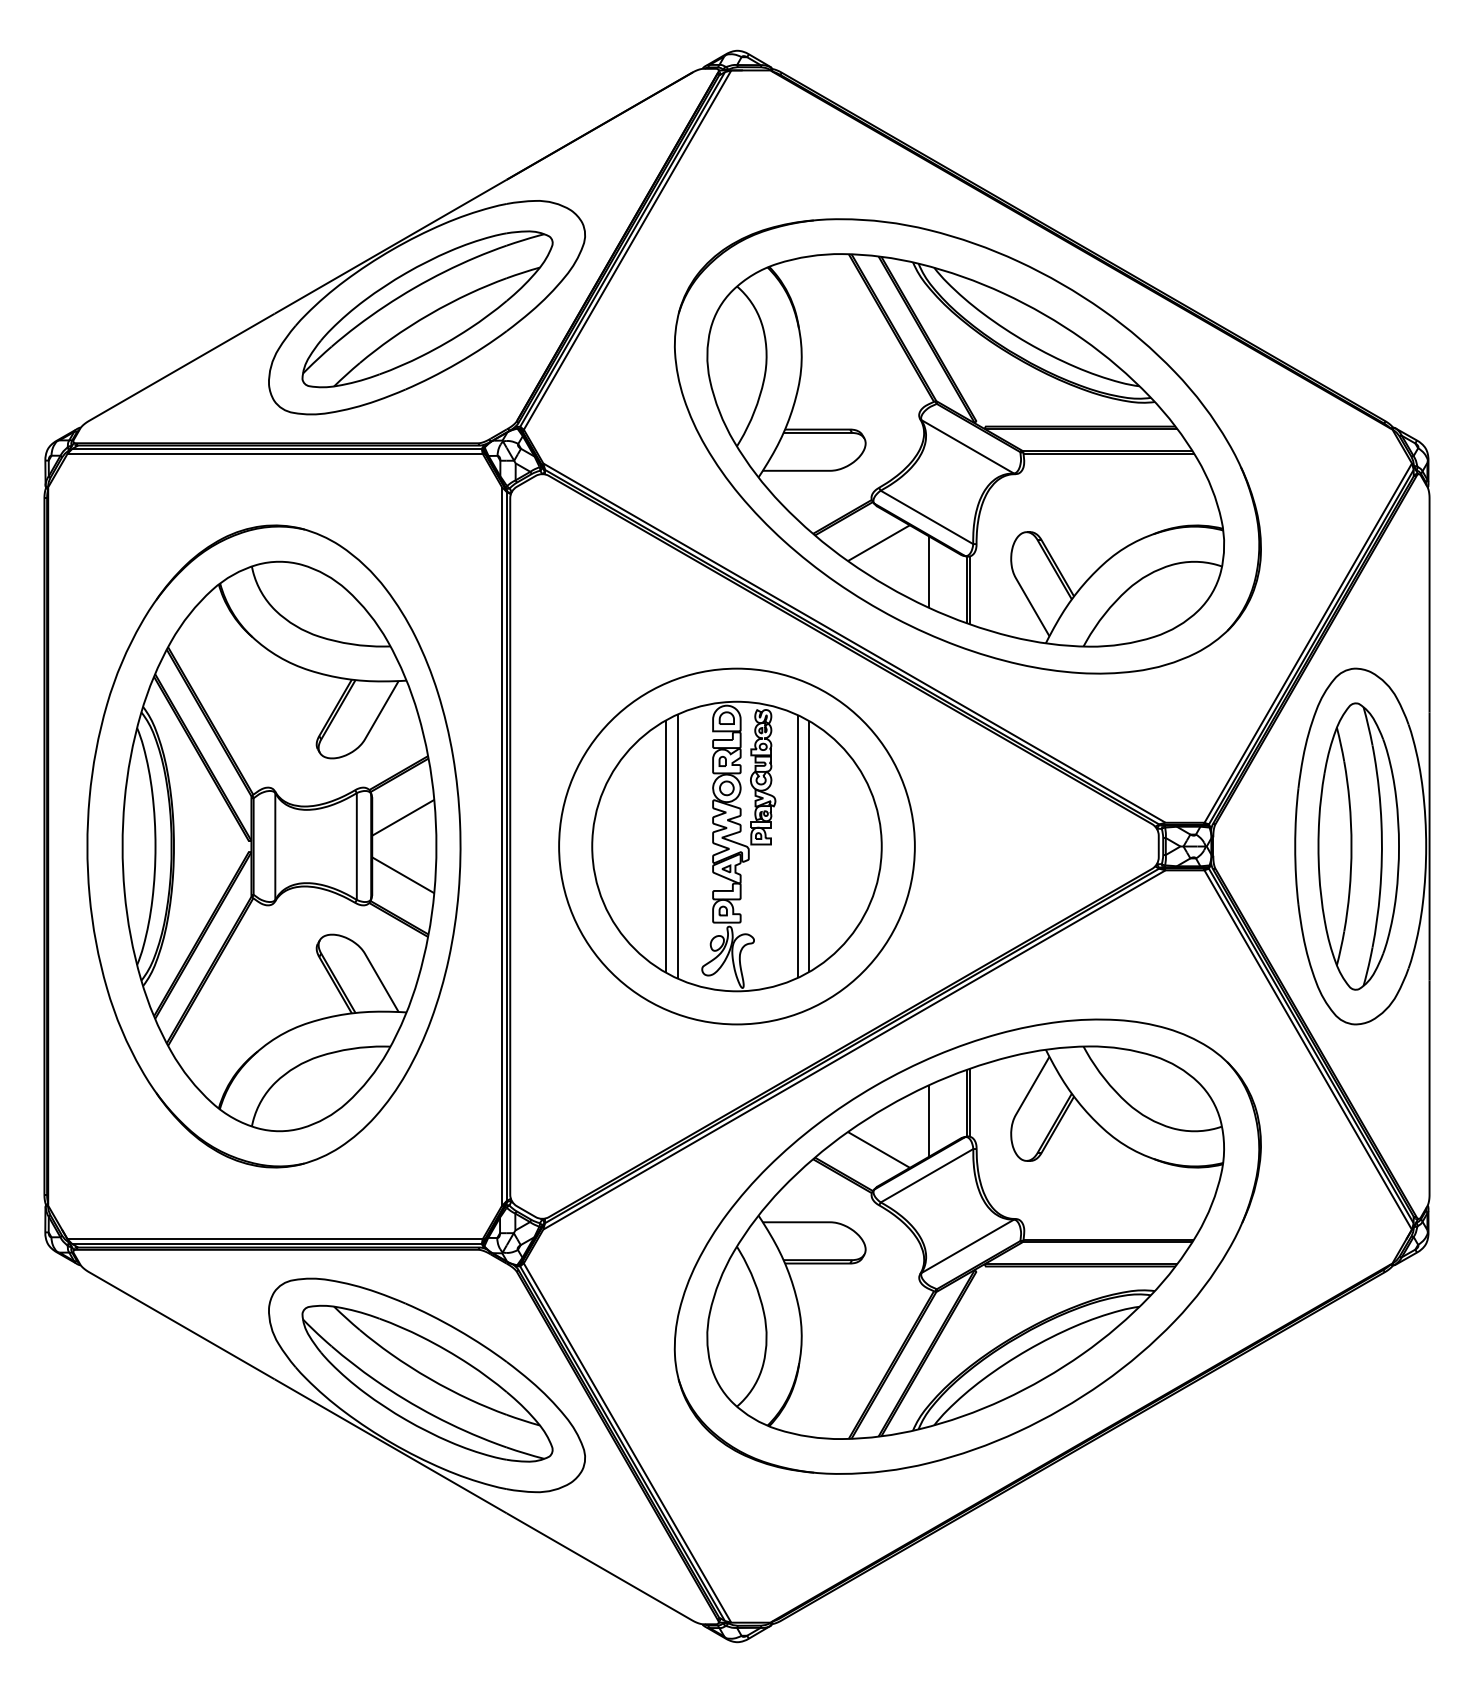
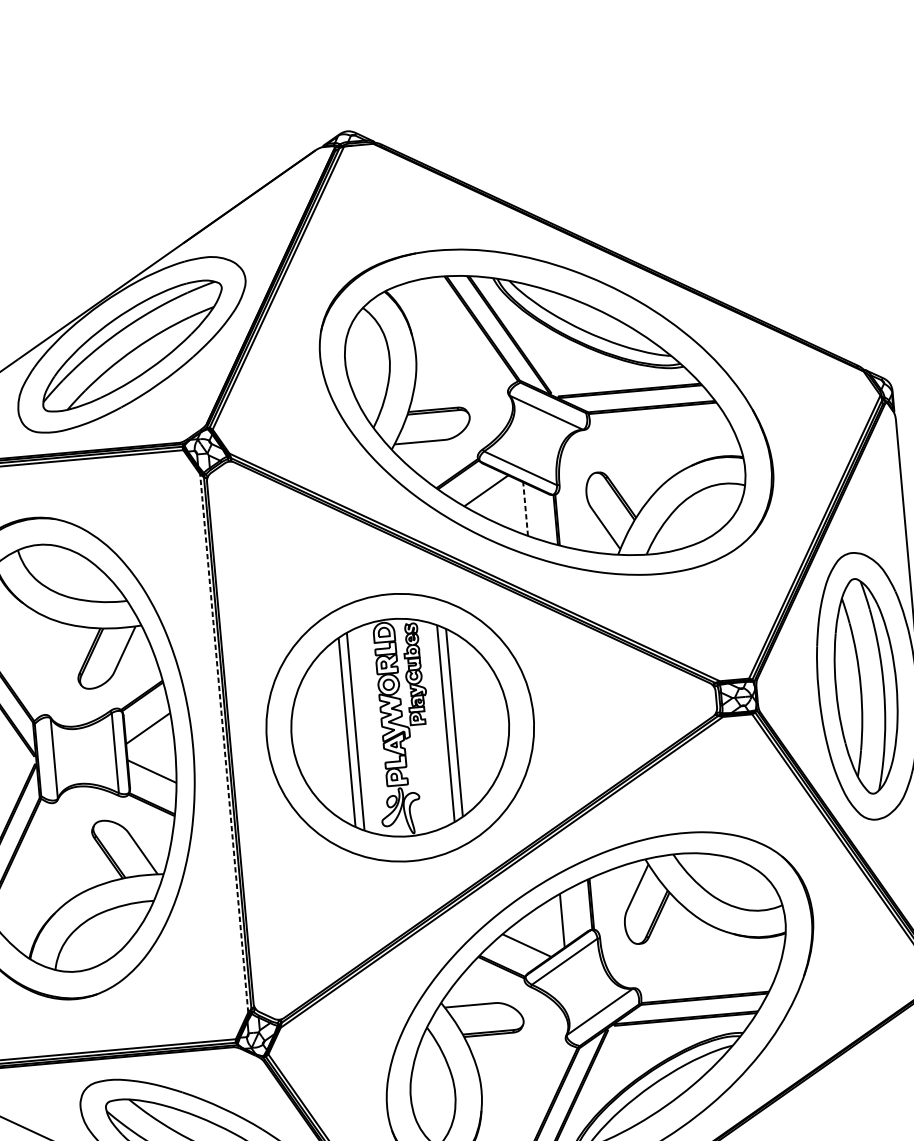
line: (928, 571) -> (525, 508), solid -> dashed
line: (502, 846) -> (224, 743), solid -> dashed

